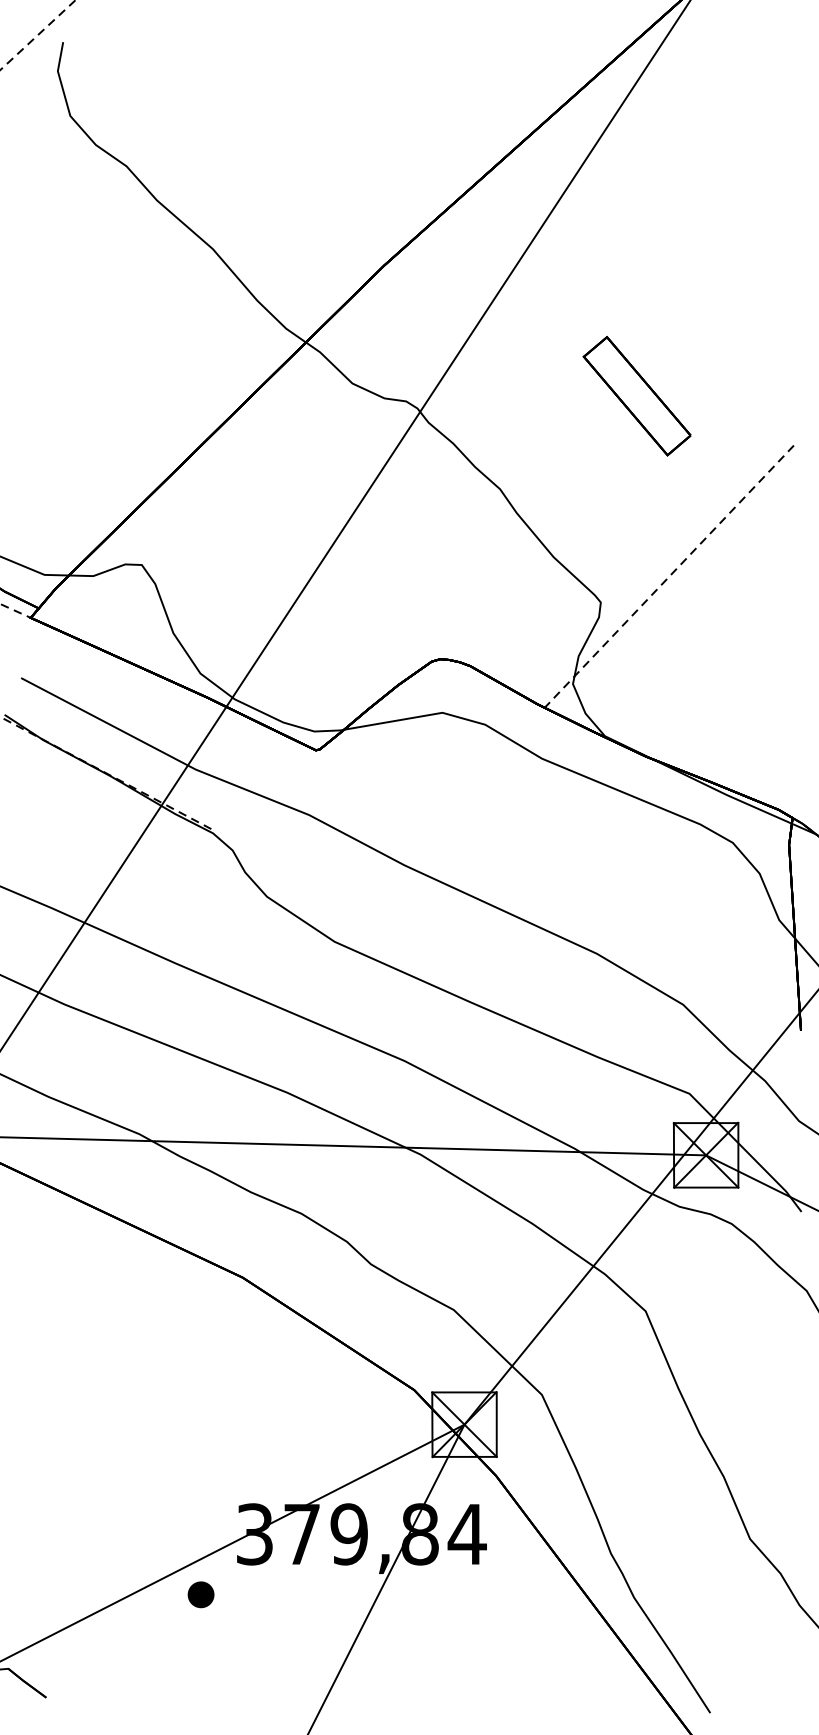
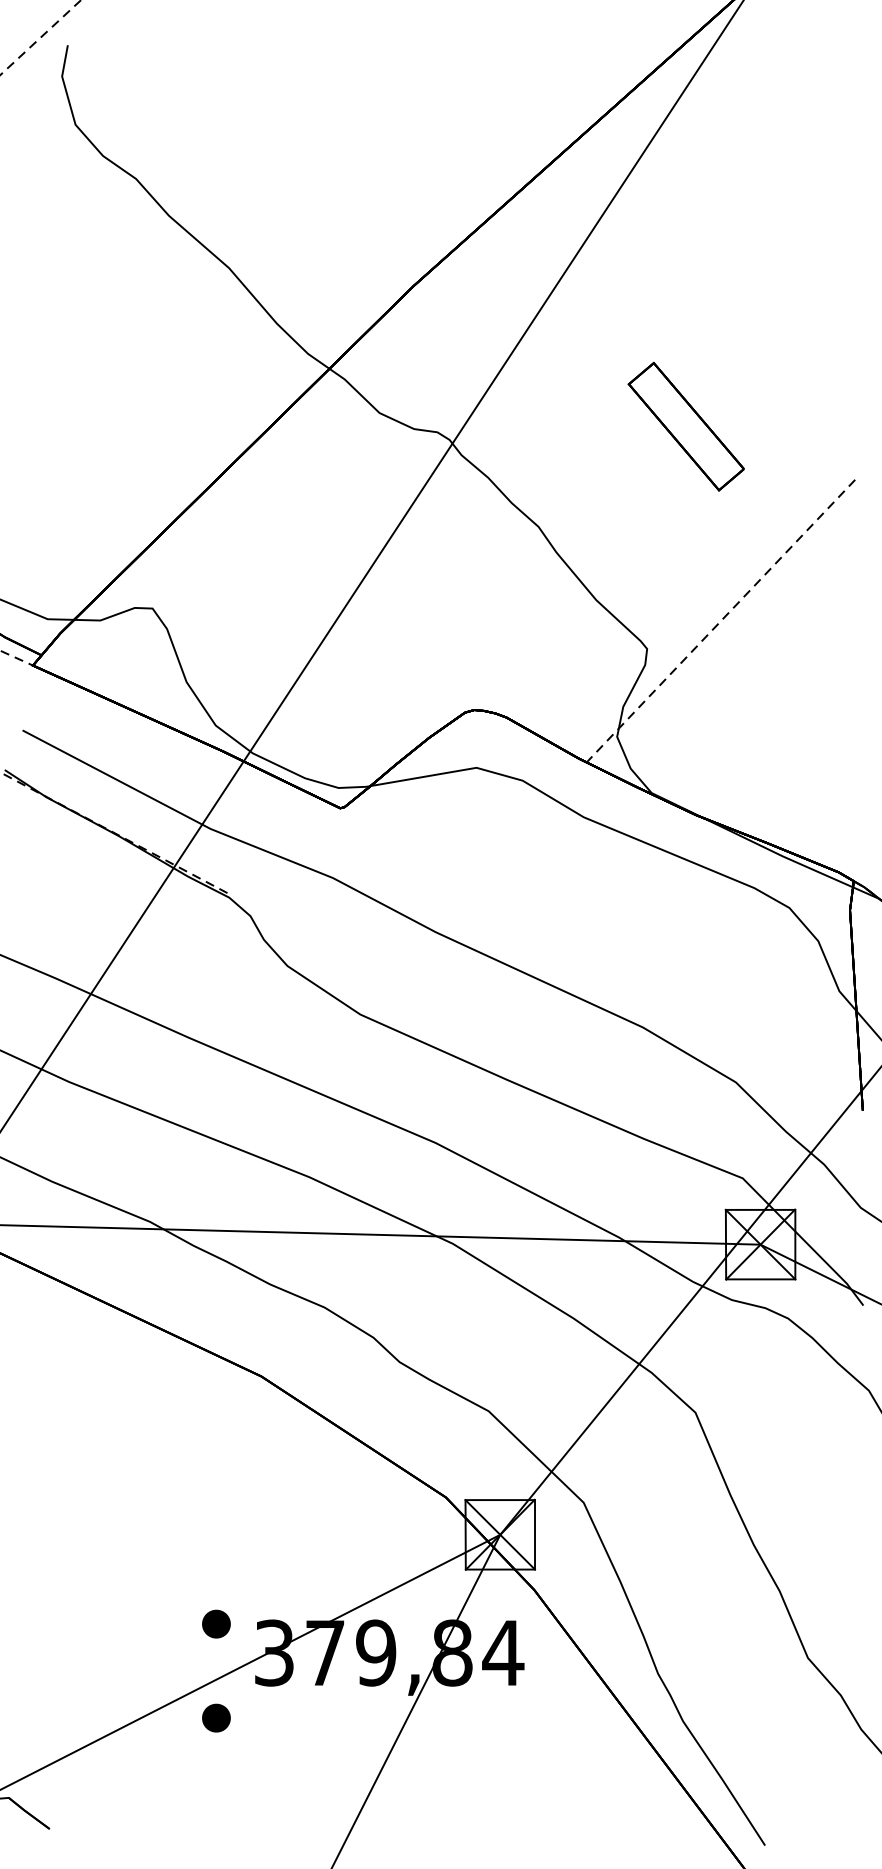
part: (201, 1506) -> (216, 1623), added

